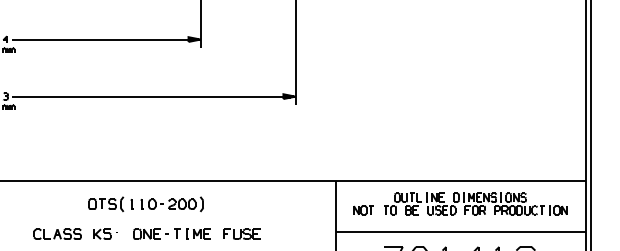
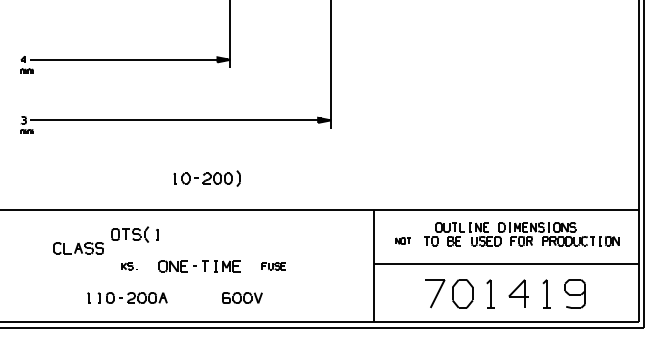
part: (171, 204) -> (206, 178), moved
part: (363, 210) -> (402, 241), size x0.7
part: (57, 234) -> (78, 248), moved
part: (105, 234) -> (129, 266), size x0.6
part: (241, 234) -> (273, 266), size x0.6

